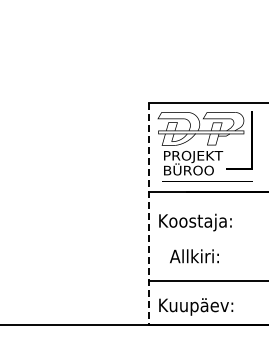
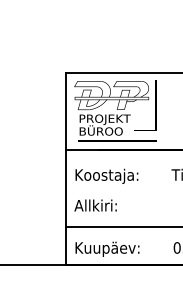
line: (148, 214) -> (66, 169), dashed -> solid
text: (194, 256) -> (95, 205), moved

